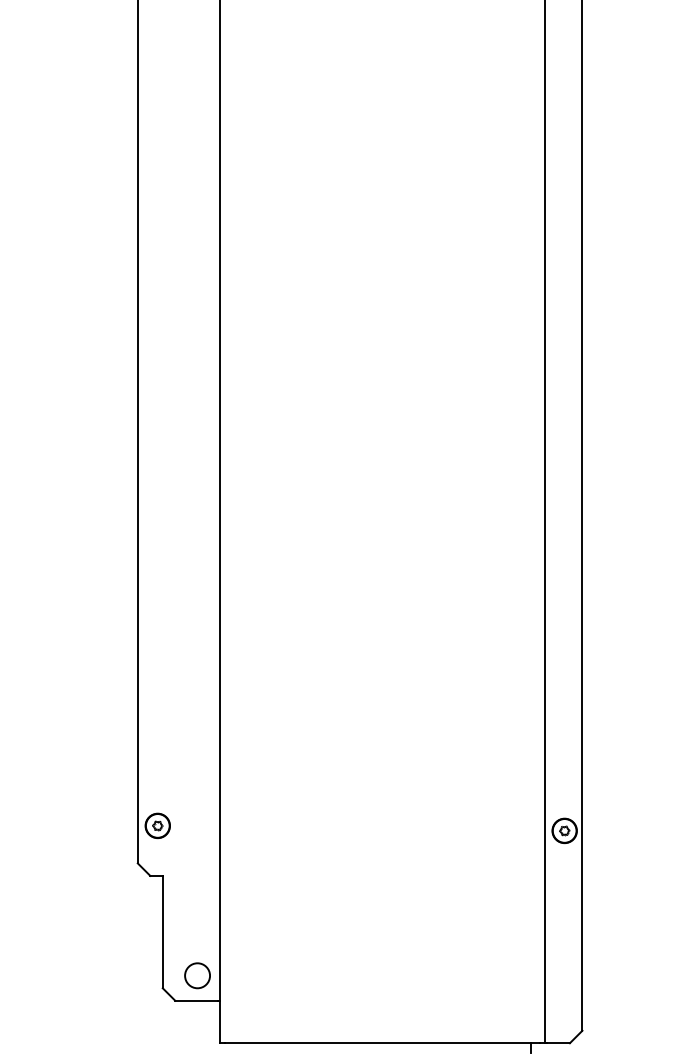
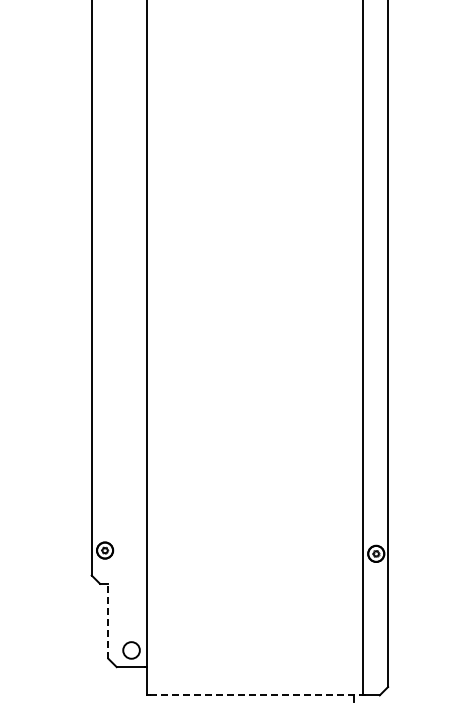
line: (162, 930) -> (108, 620), solid -> dashed
line: (382, 1043) -> (254, 695), solid -> dashed

